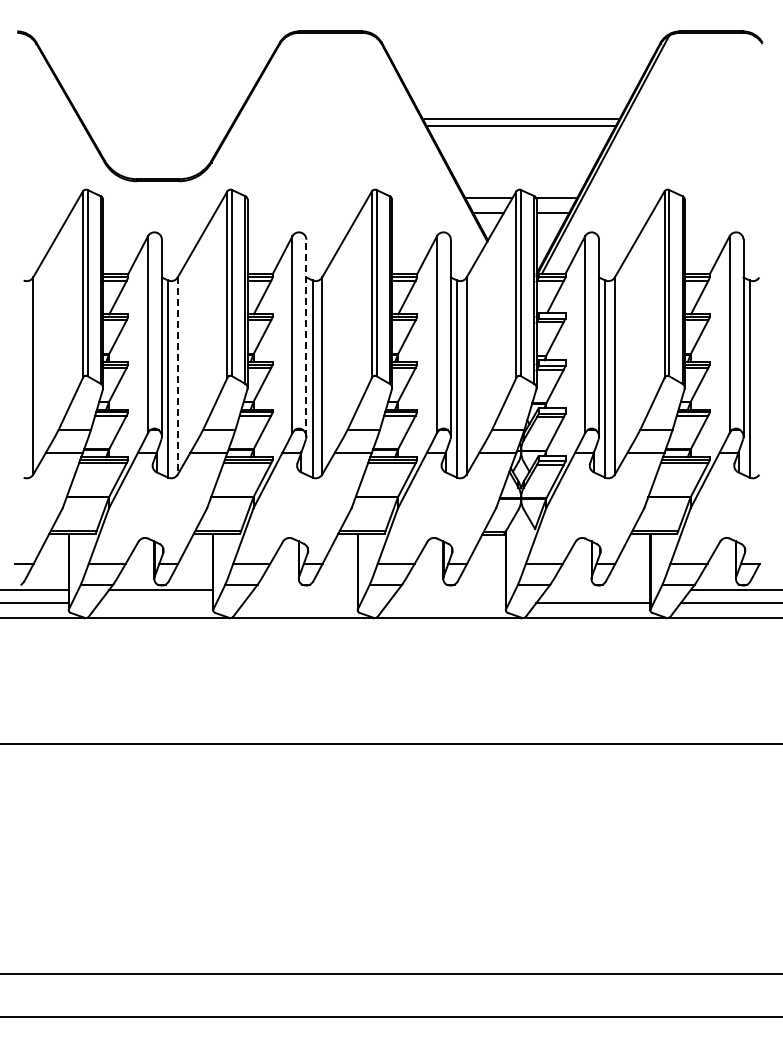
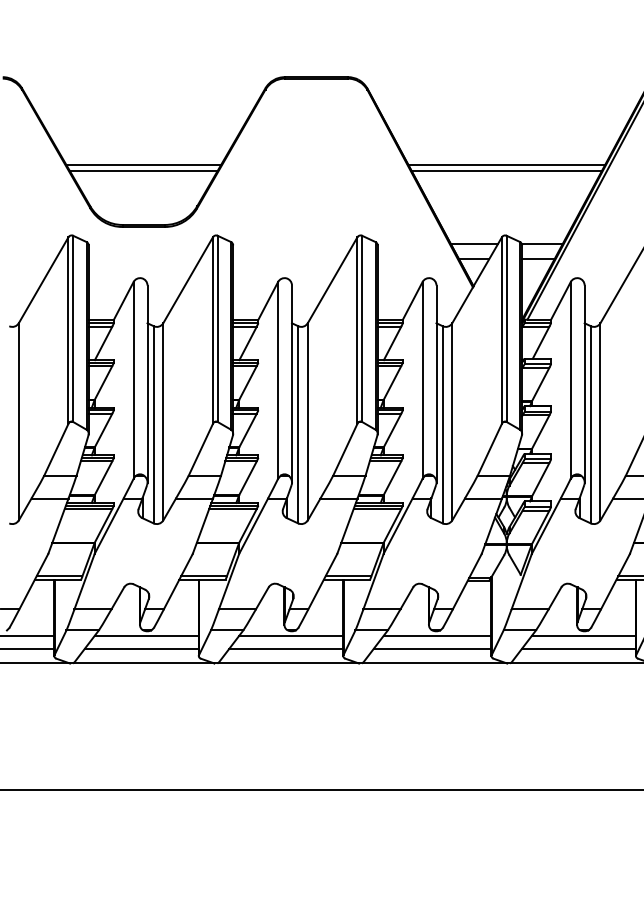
line: (157, 119) -> (143, 165), added
line: (157, 125) -> (143, 171), added
line: (306, 338) -> (292, 384), dashed -> solid
line: (177, 376) -> (163, 422), dashed -> solid
line: (305, 589) -> (291, 635), added
line: (451, 589) -> (437, 635), added
line: (598, 589) -> (584, 635), added
line: (156, 602) -> (142, 648), added
line: (300, 602) -> (286, 648), added
line: (446, 602) -> (432, 648), added

